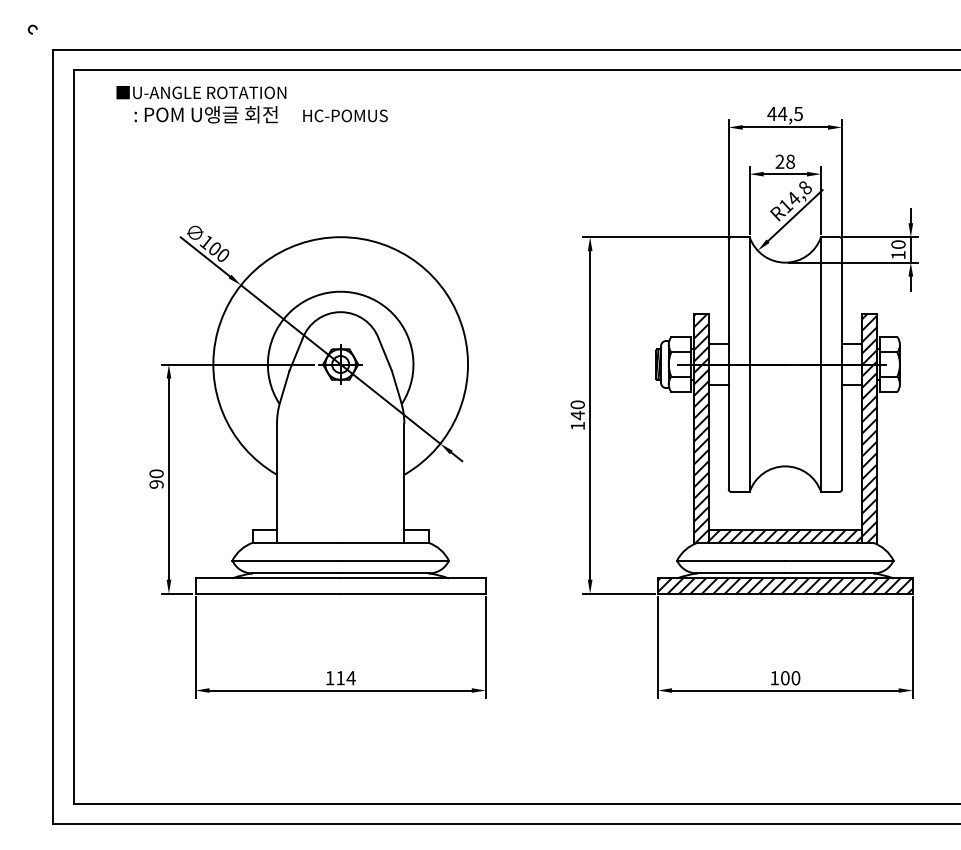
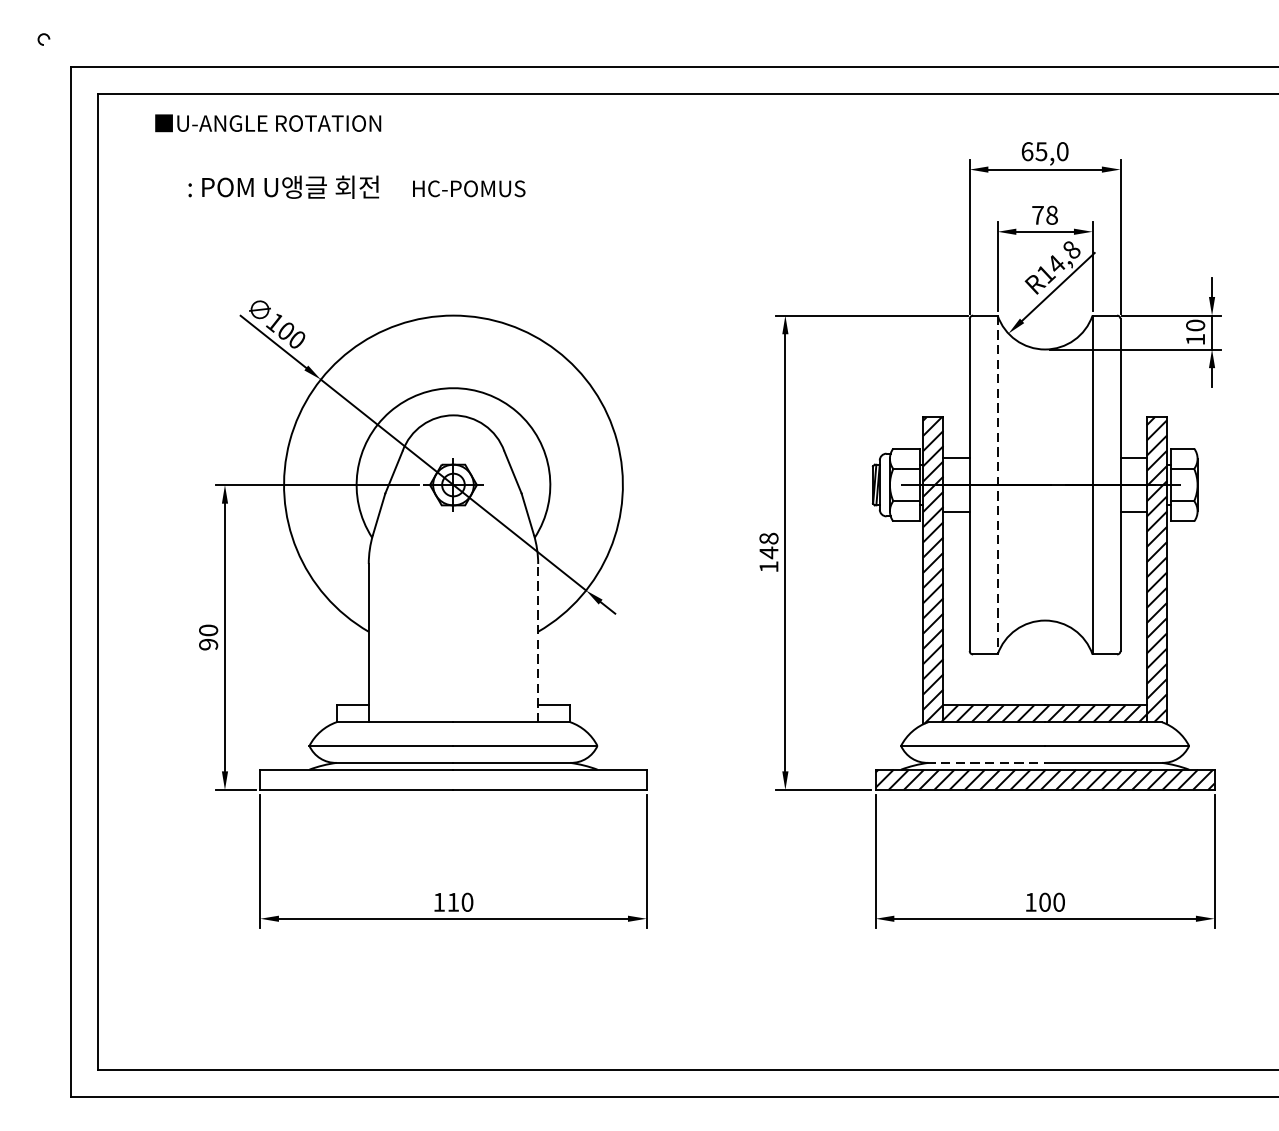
text: (784, 113) -> (1043, 151), 44,5 -> 65,0
text: (260, 114) -> (356, 186), moved
text: (779, 161) -> (1037, 214), 28 -> 78
line: (749, 365) -> (997, 486), solid -> dashed
text: (577, 404) -> (768, 538), 140 -> 148
line: (404, 482) -> (538, 642), solid -> dashed
line: (740, 573) -> (985, 763), solid -> dashed
text: (350, 678) -> (466, 902), 114 -> 110

